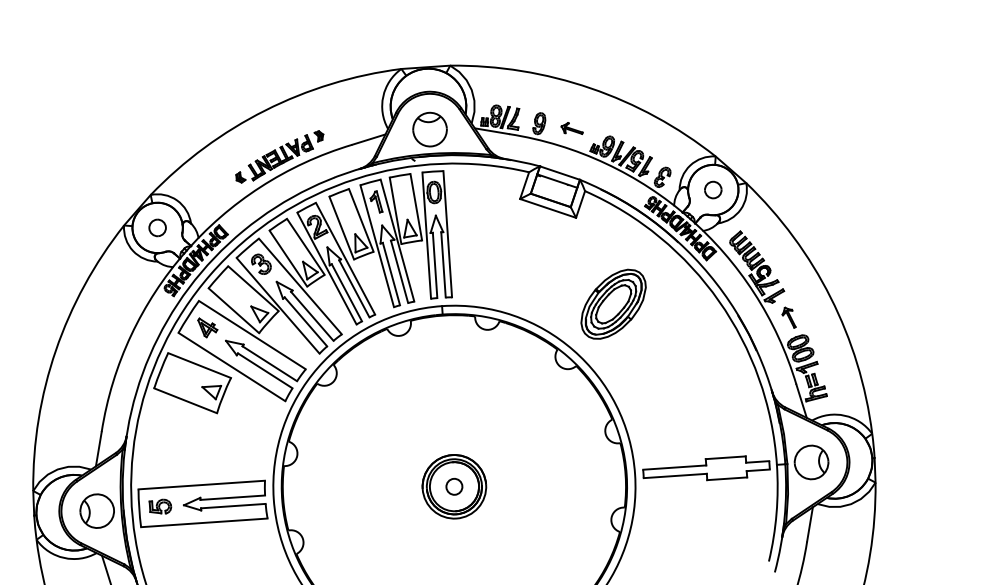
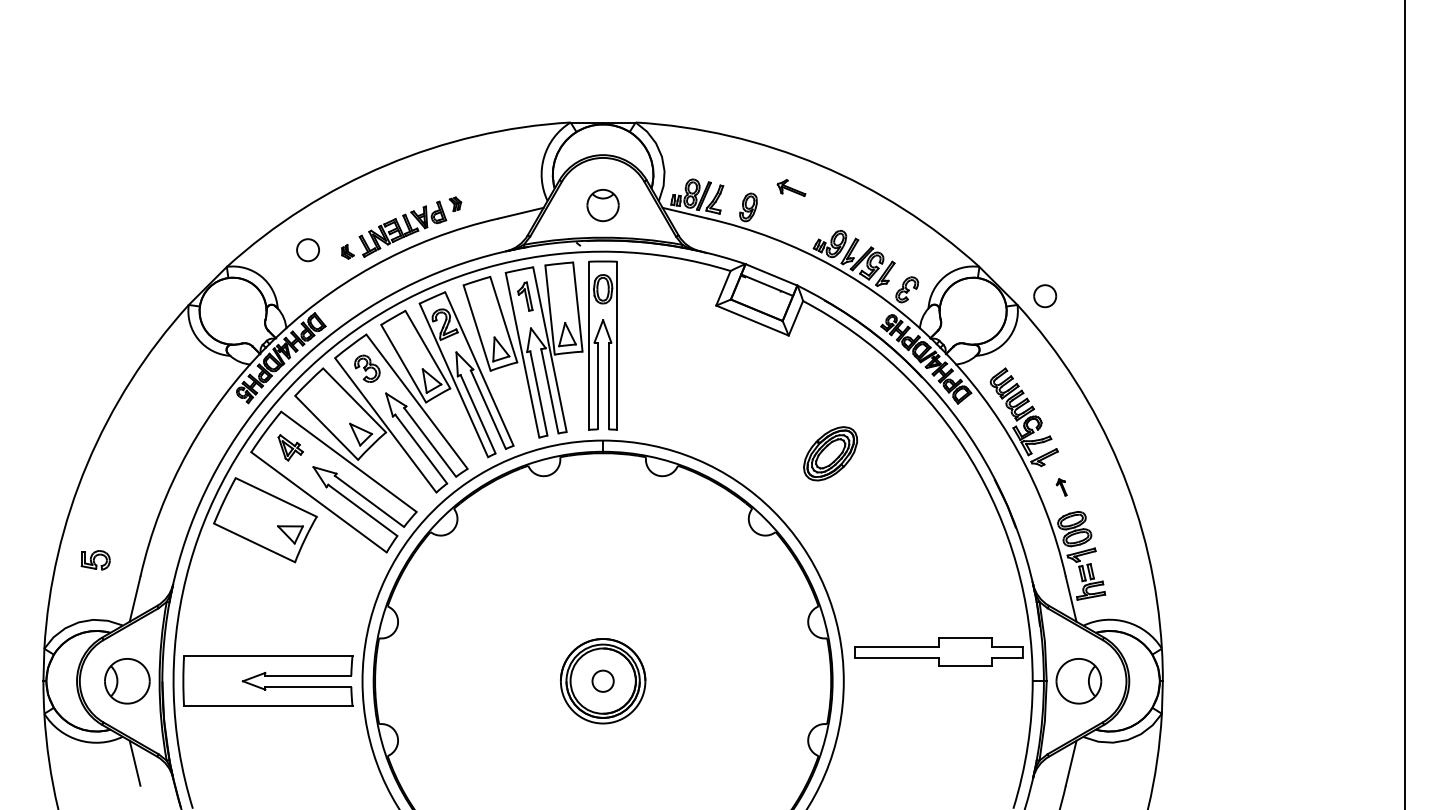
part: (429, 129) -> (602, 205), size x0.7
part: (572, 129) -> (791, 188), moved
part: (713, 190) -> (1045, 296), moved
part: (157, 228) -> (307, 250), moved
part: (613, 304) -> (830, 453), size x0.6
part: (788, 317) -> (1061, 487), size x0.6
part: (706, 469) -> (938, 651), moved
part: (160, 507) -> (95, 560), moved

